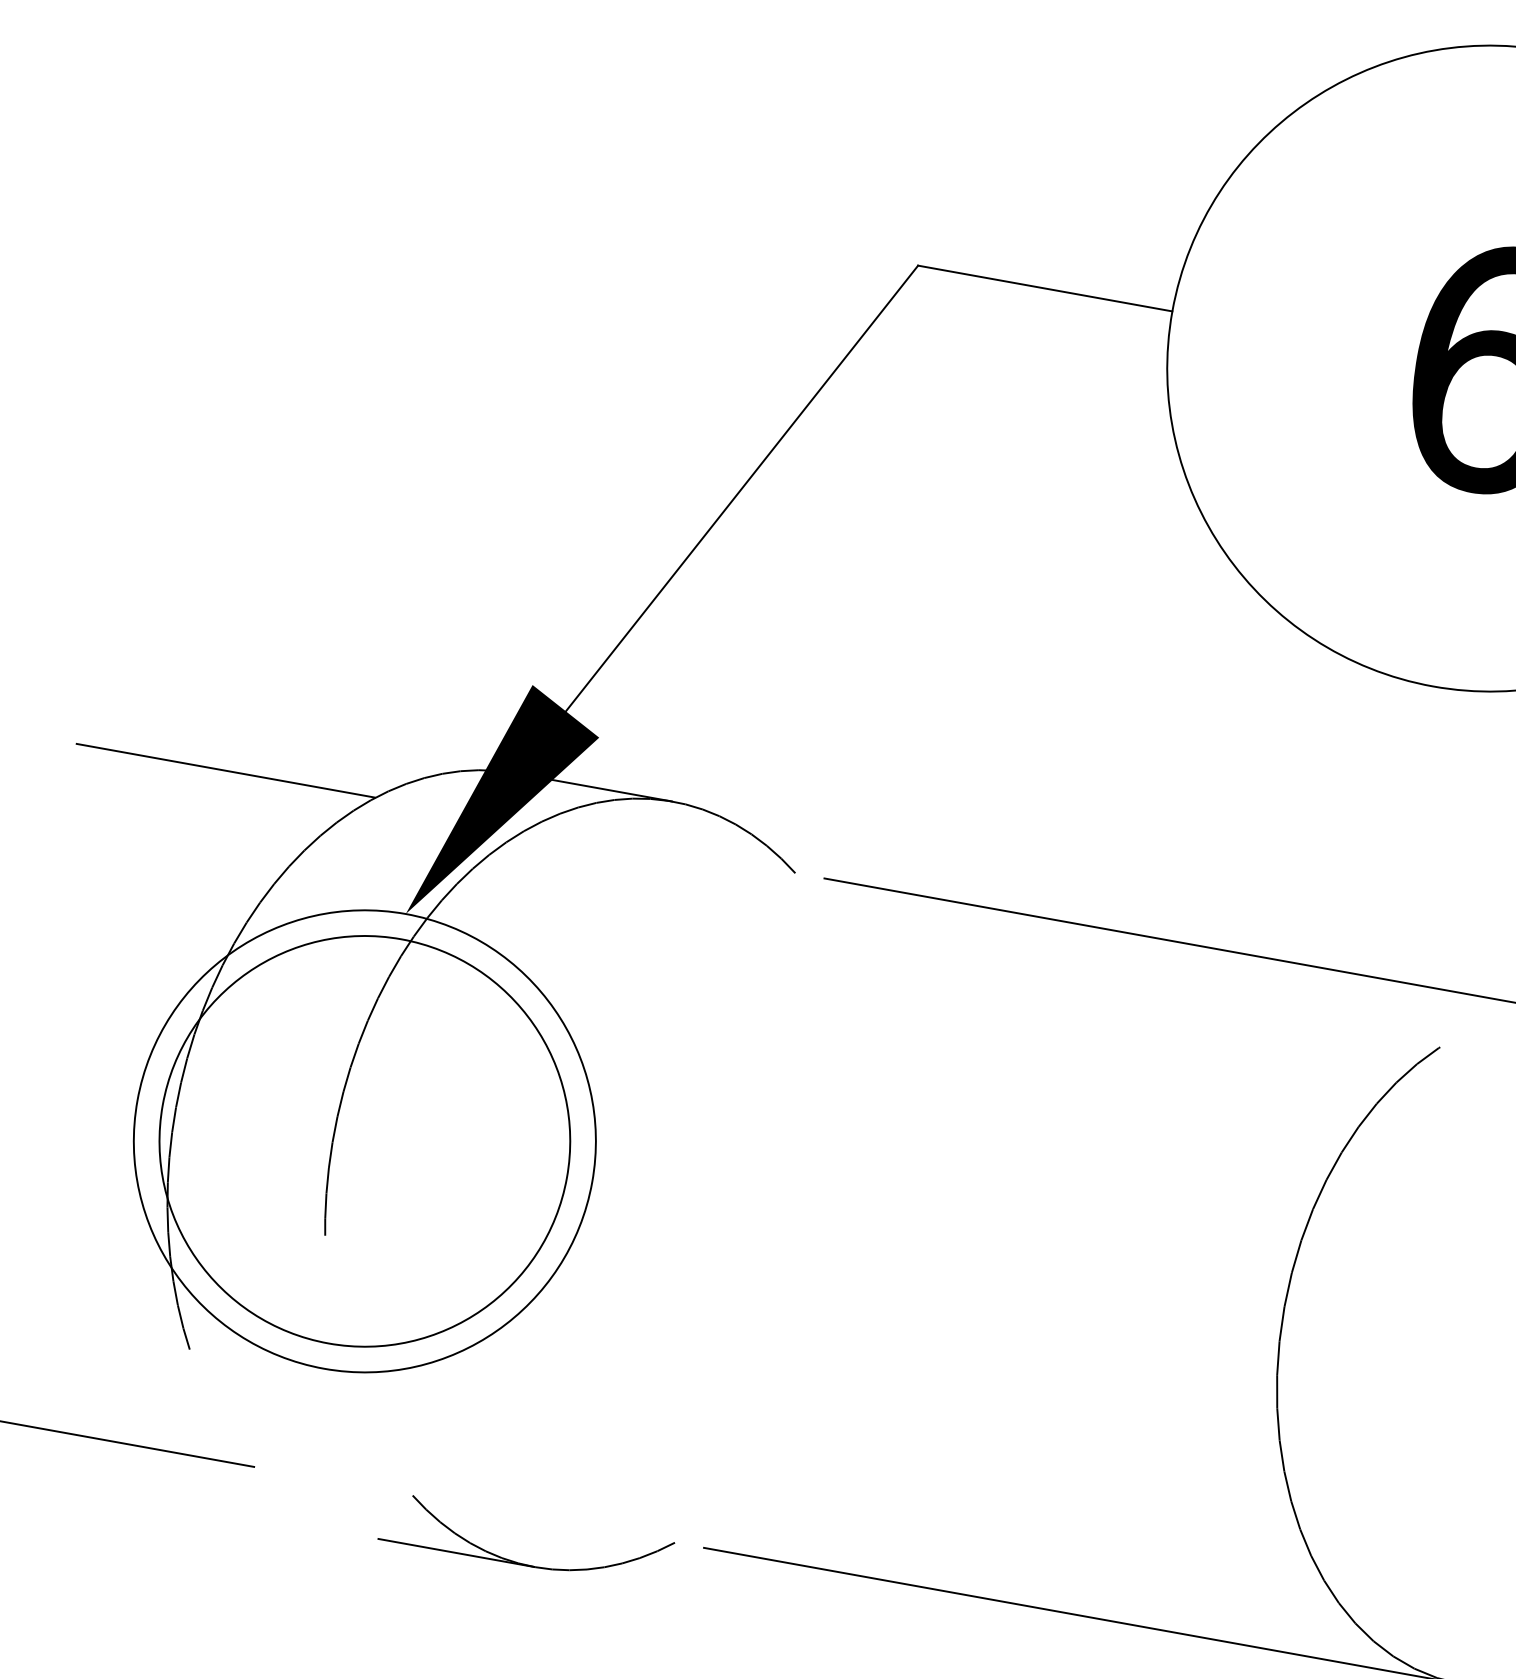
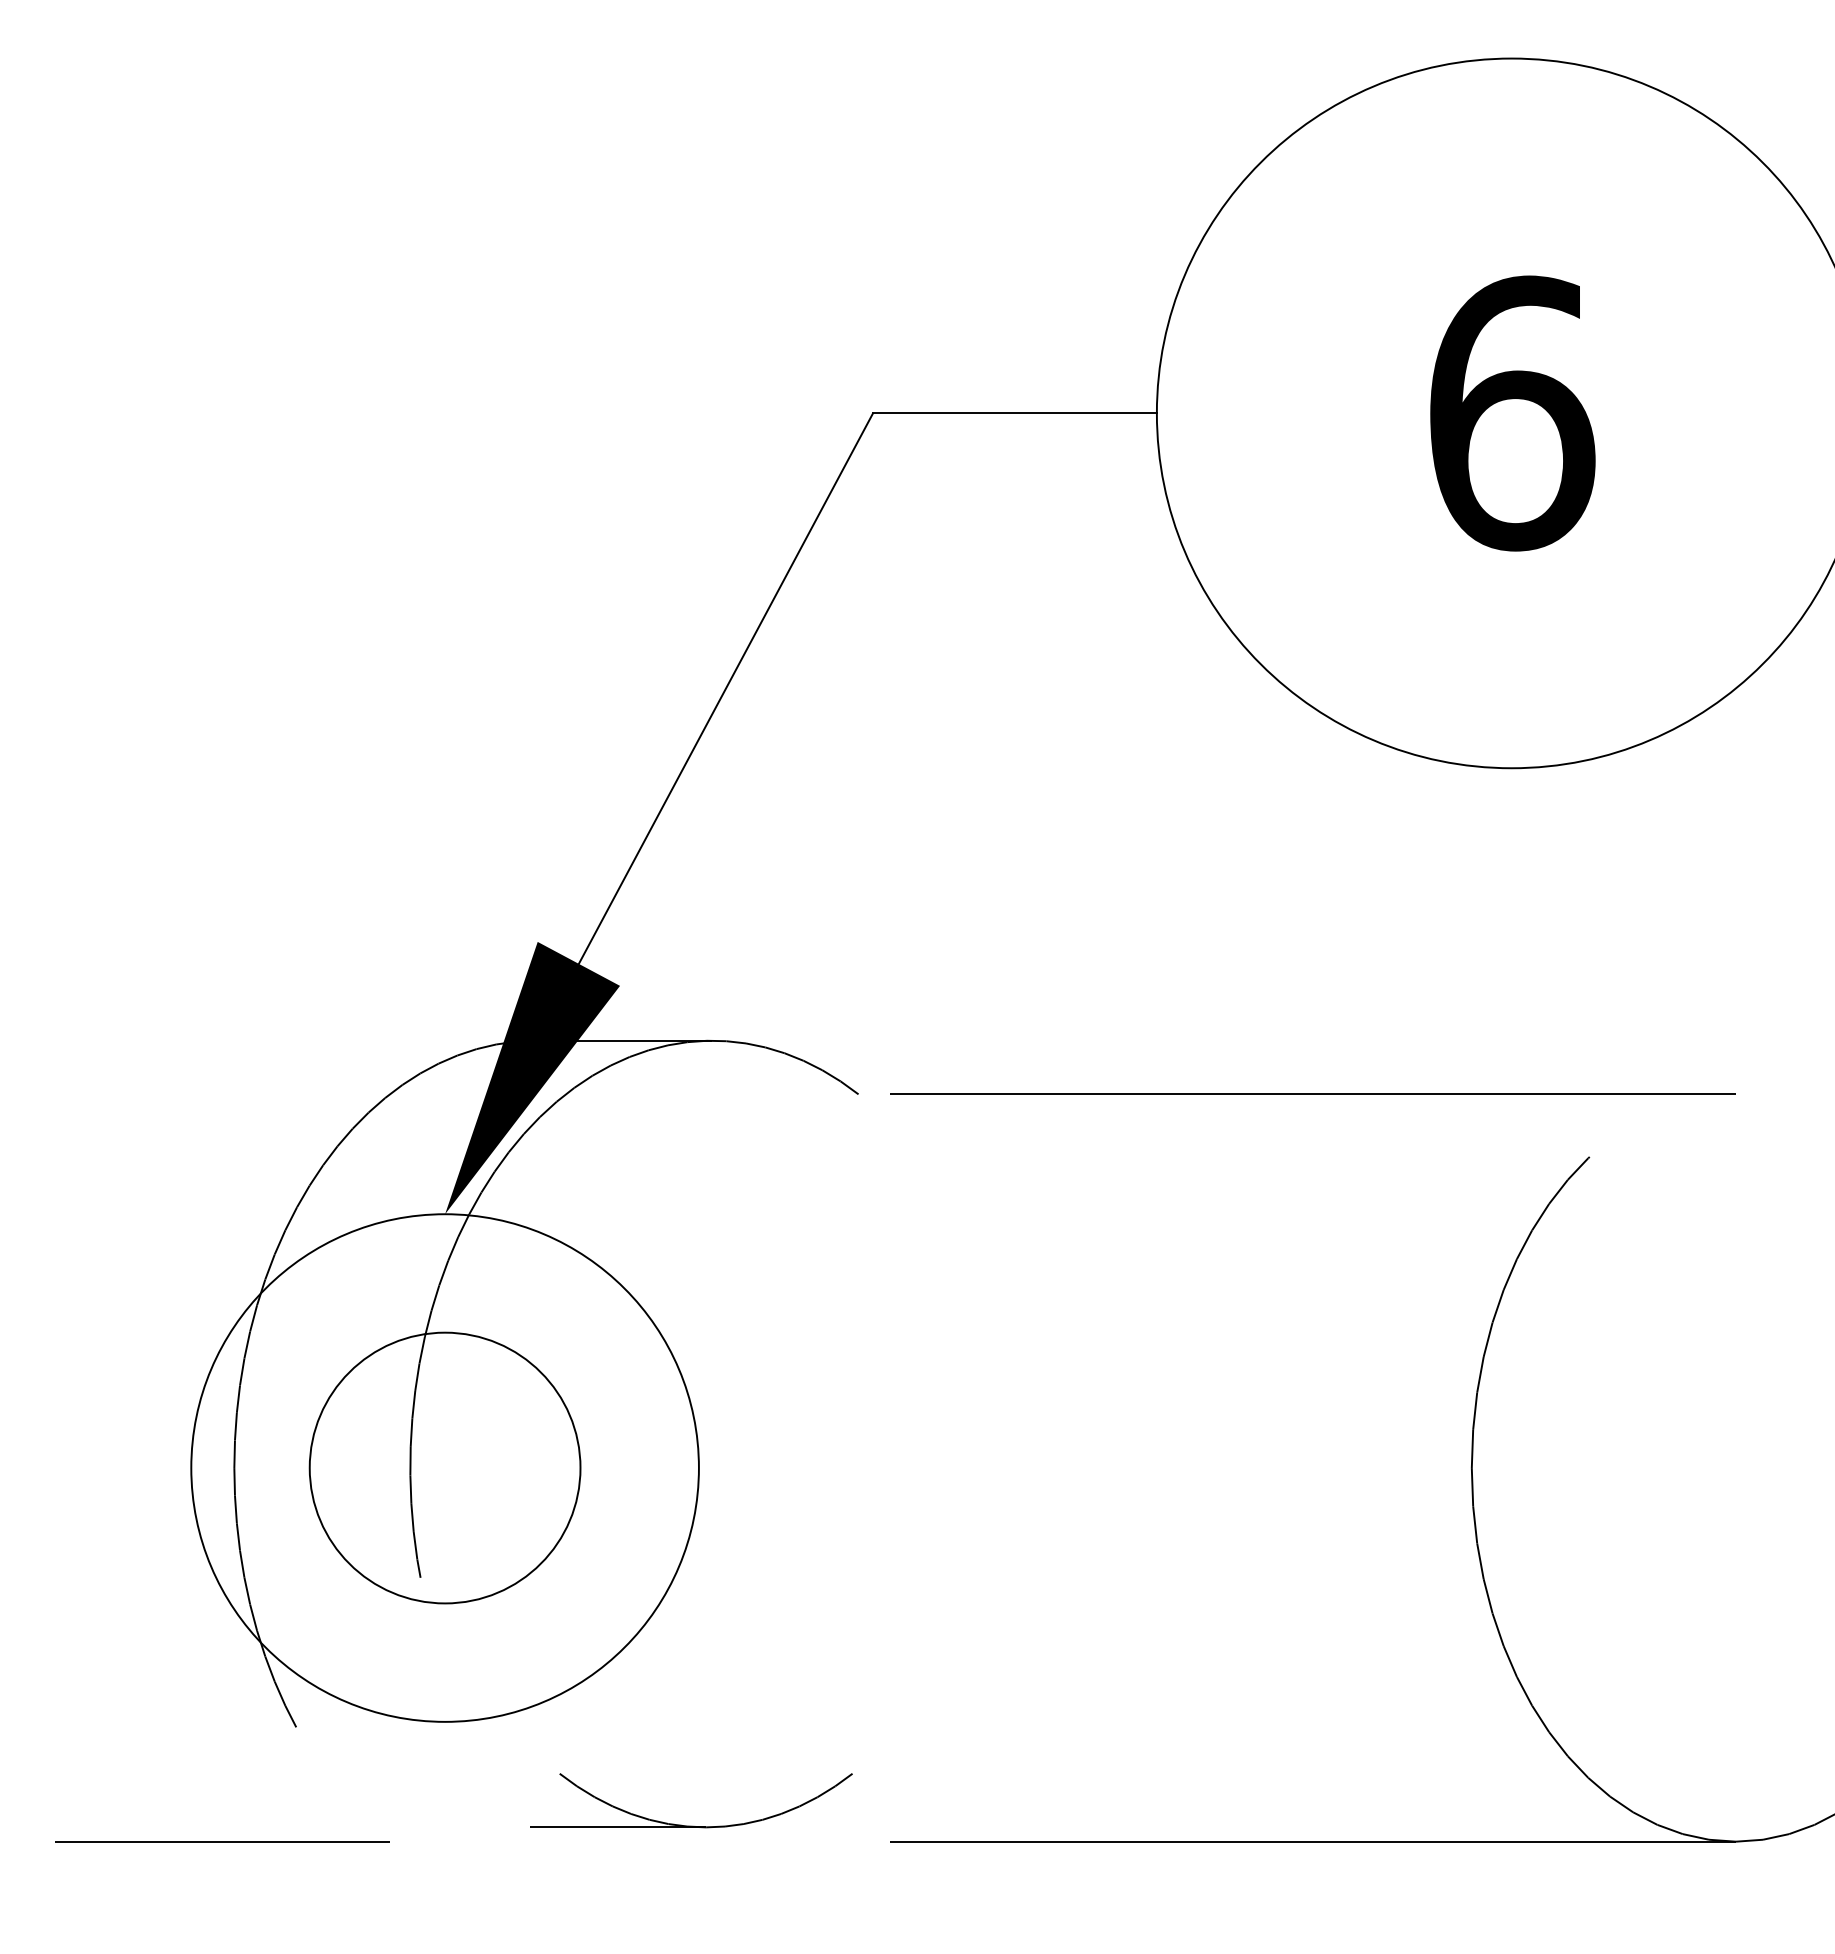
line: (225, 770) -> (222, 1094), removed
circle: (364, 1140) -> (444, 1467), size x0.6
part: (522, 1563) -> (691, 1825), moved

